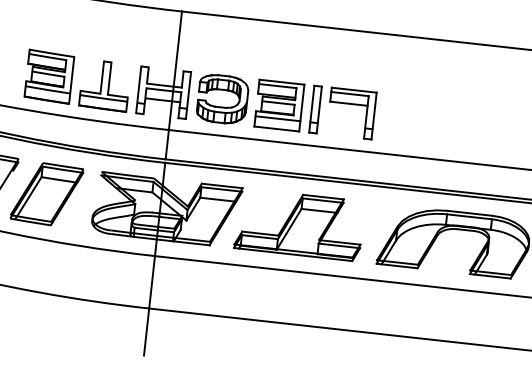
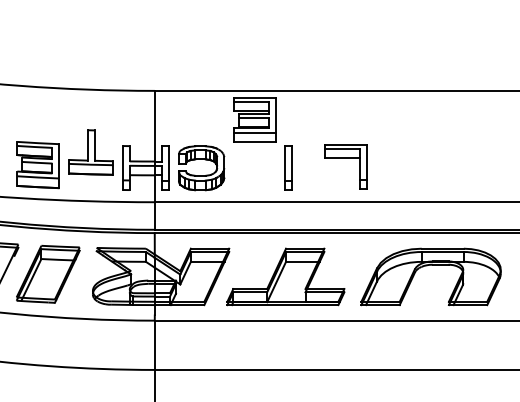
part: (104, 85) -> (90, 152), moved
part: (279, 104) -> (254, 119), moved
part: (352, 104) -> (345, 158), moved

